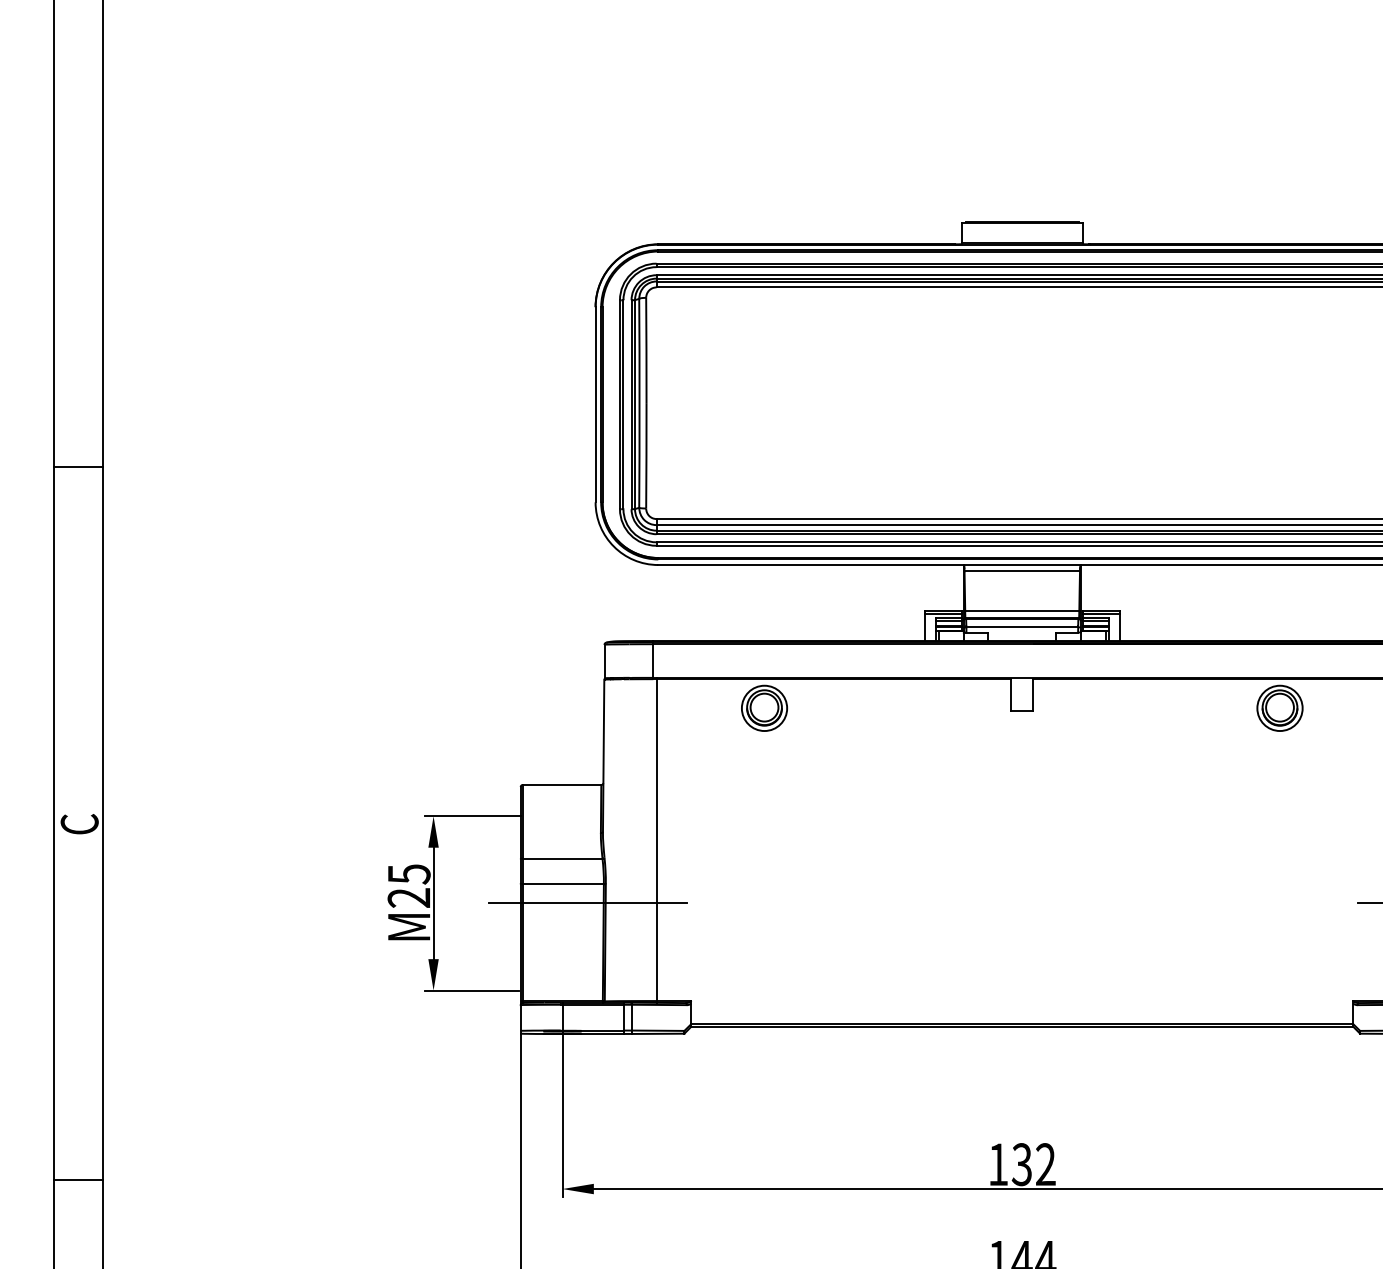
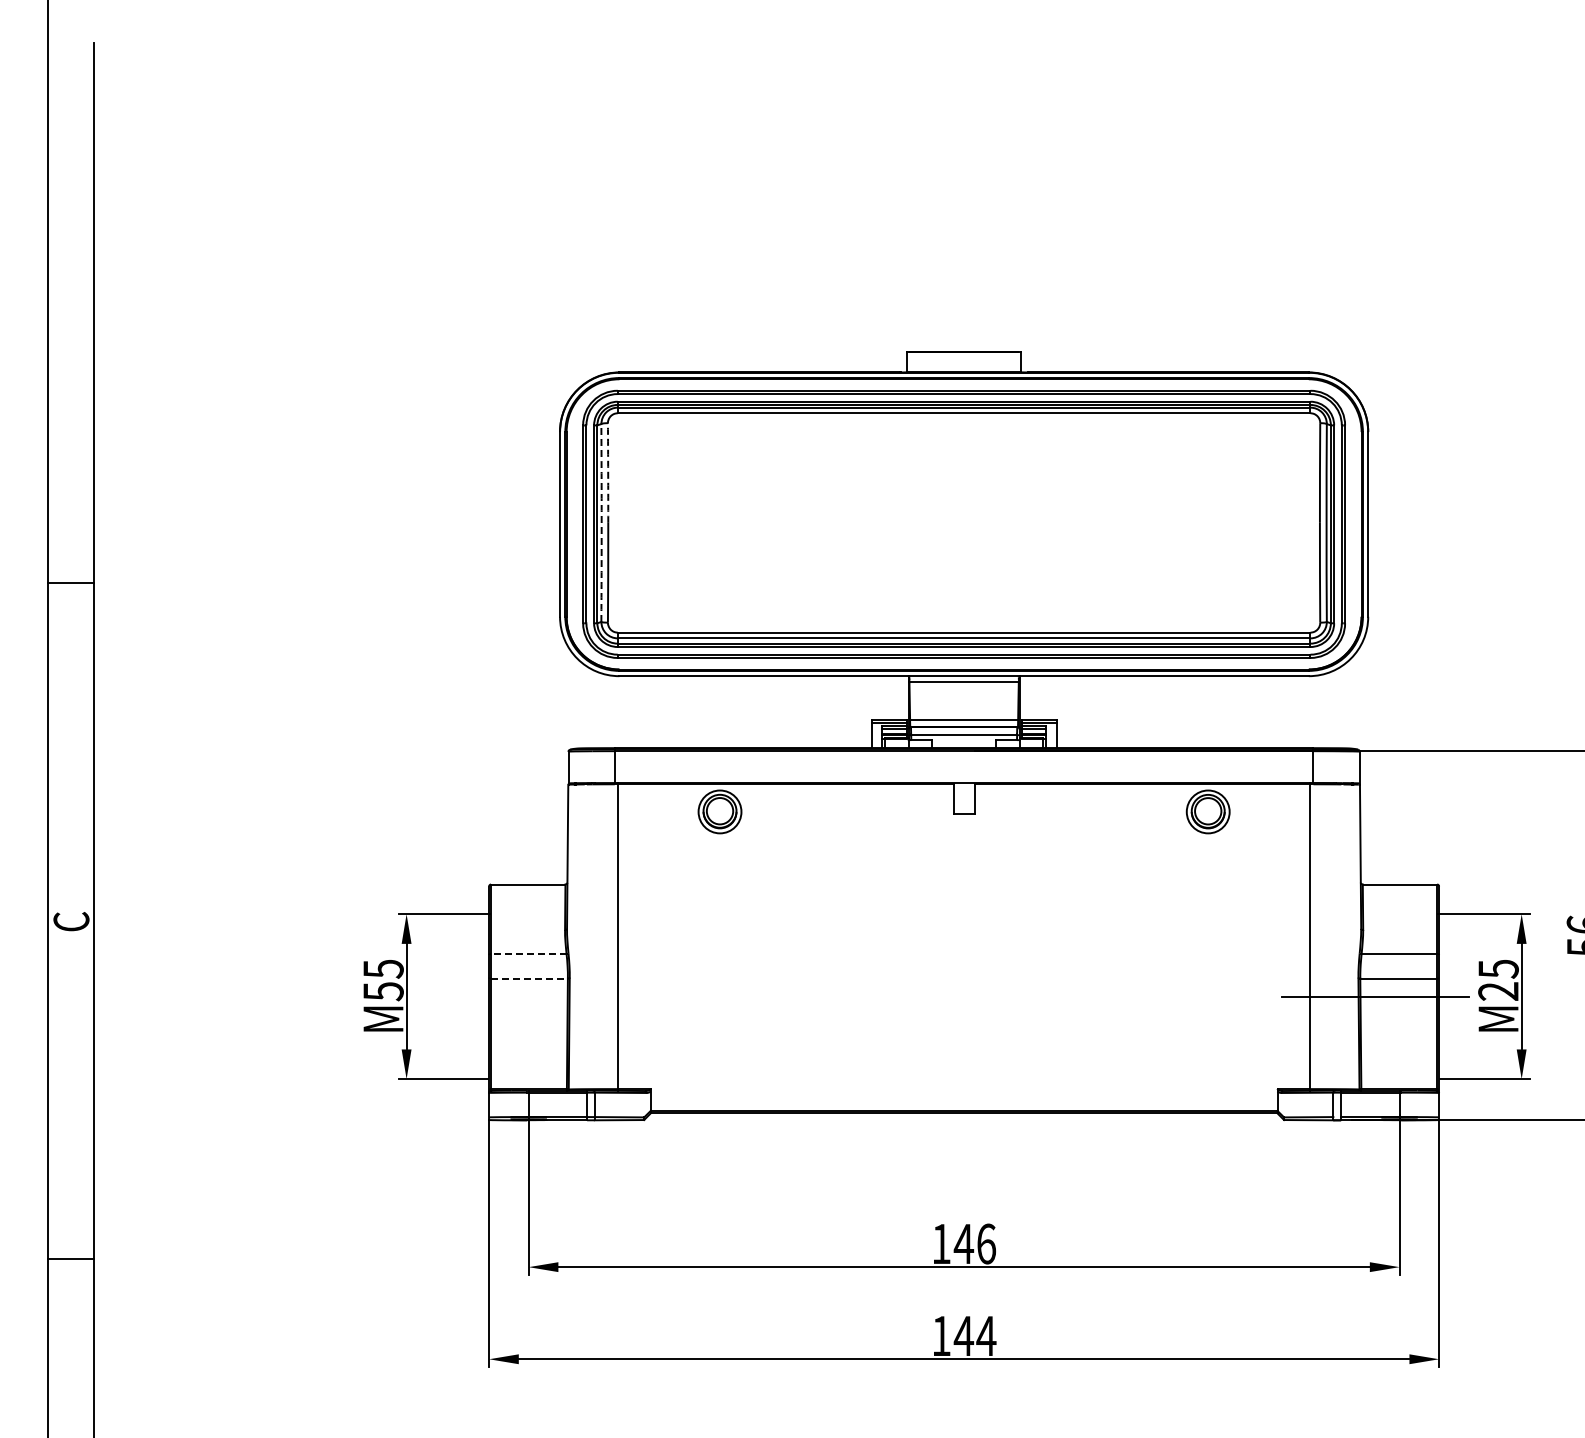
arc: (646, 351) -> (608, 473), solid -> dashed
arc: (639, 403) -> (601, 523), solid -> dashed
line: (562, 858) -> (528, 954), solid -> dashed
line: (564, 884) -> (530, 978), solid -> dashed
text: (409, 897) -> (383, 991), M25 -> M55
line: (587, 903) -> (552, 996), removed
text: (1033, 1164) -> (974, 1243), 132 -> 146

